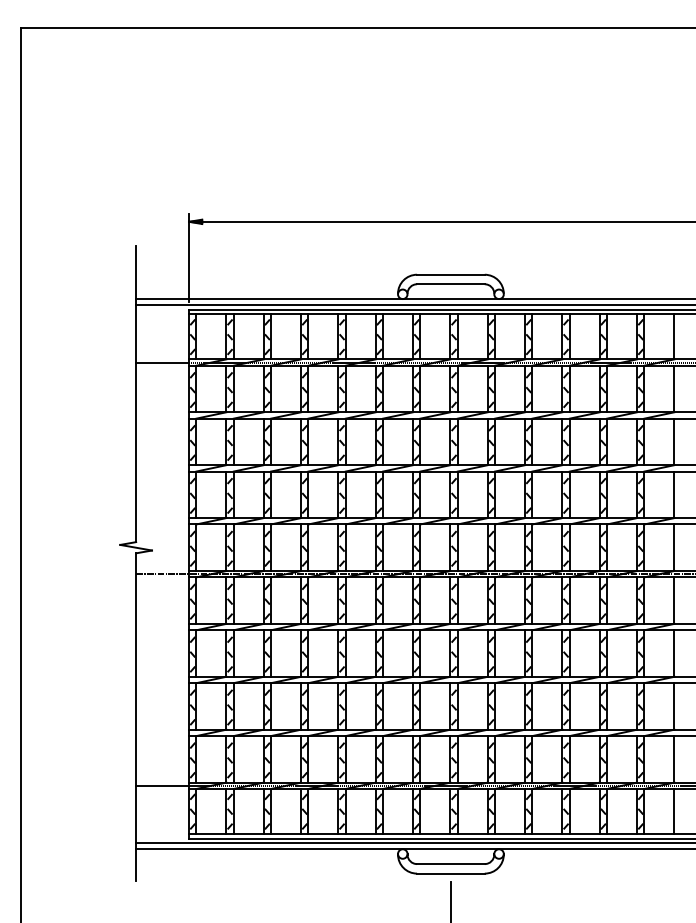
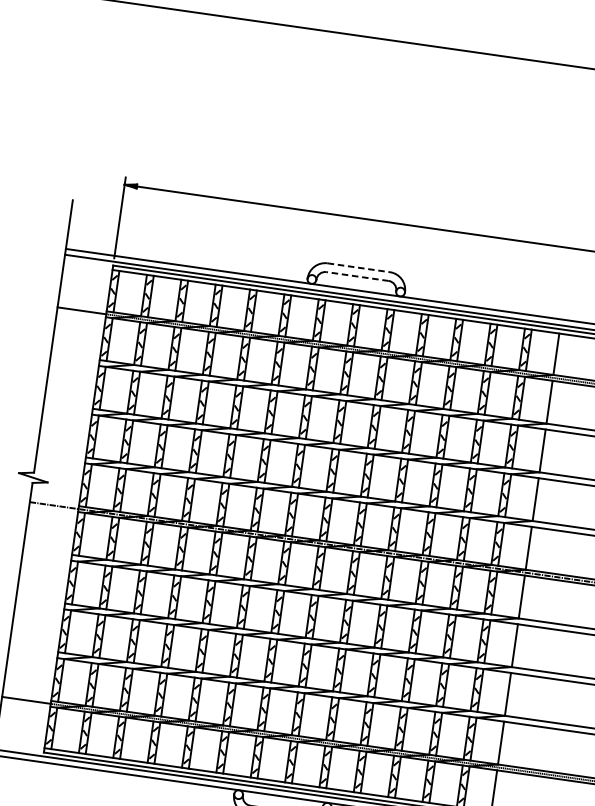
line: (450, 274) -> (358, 267), solid -> dashed
line: (450, 284) -> (357, 276), solid -> dashed

